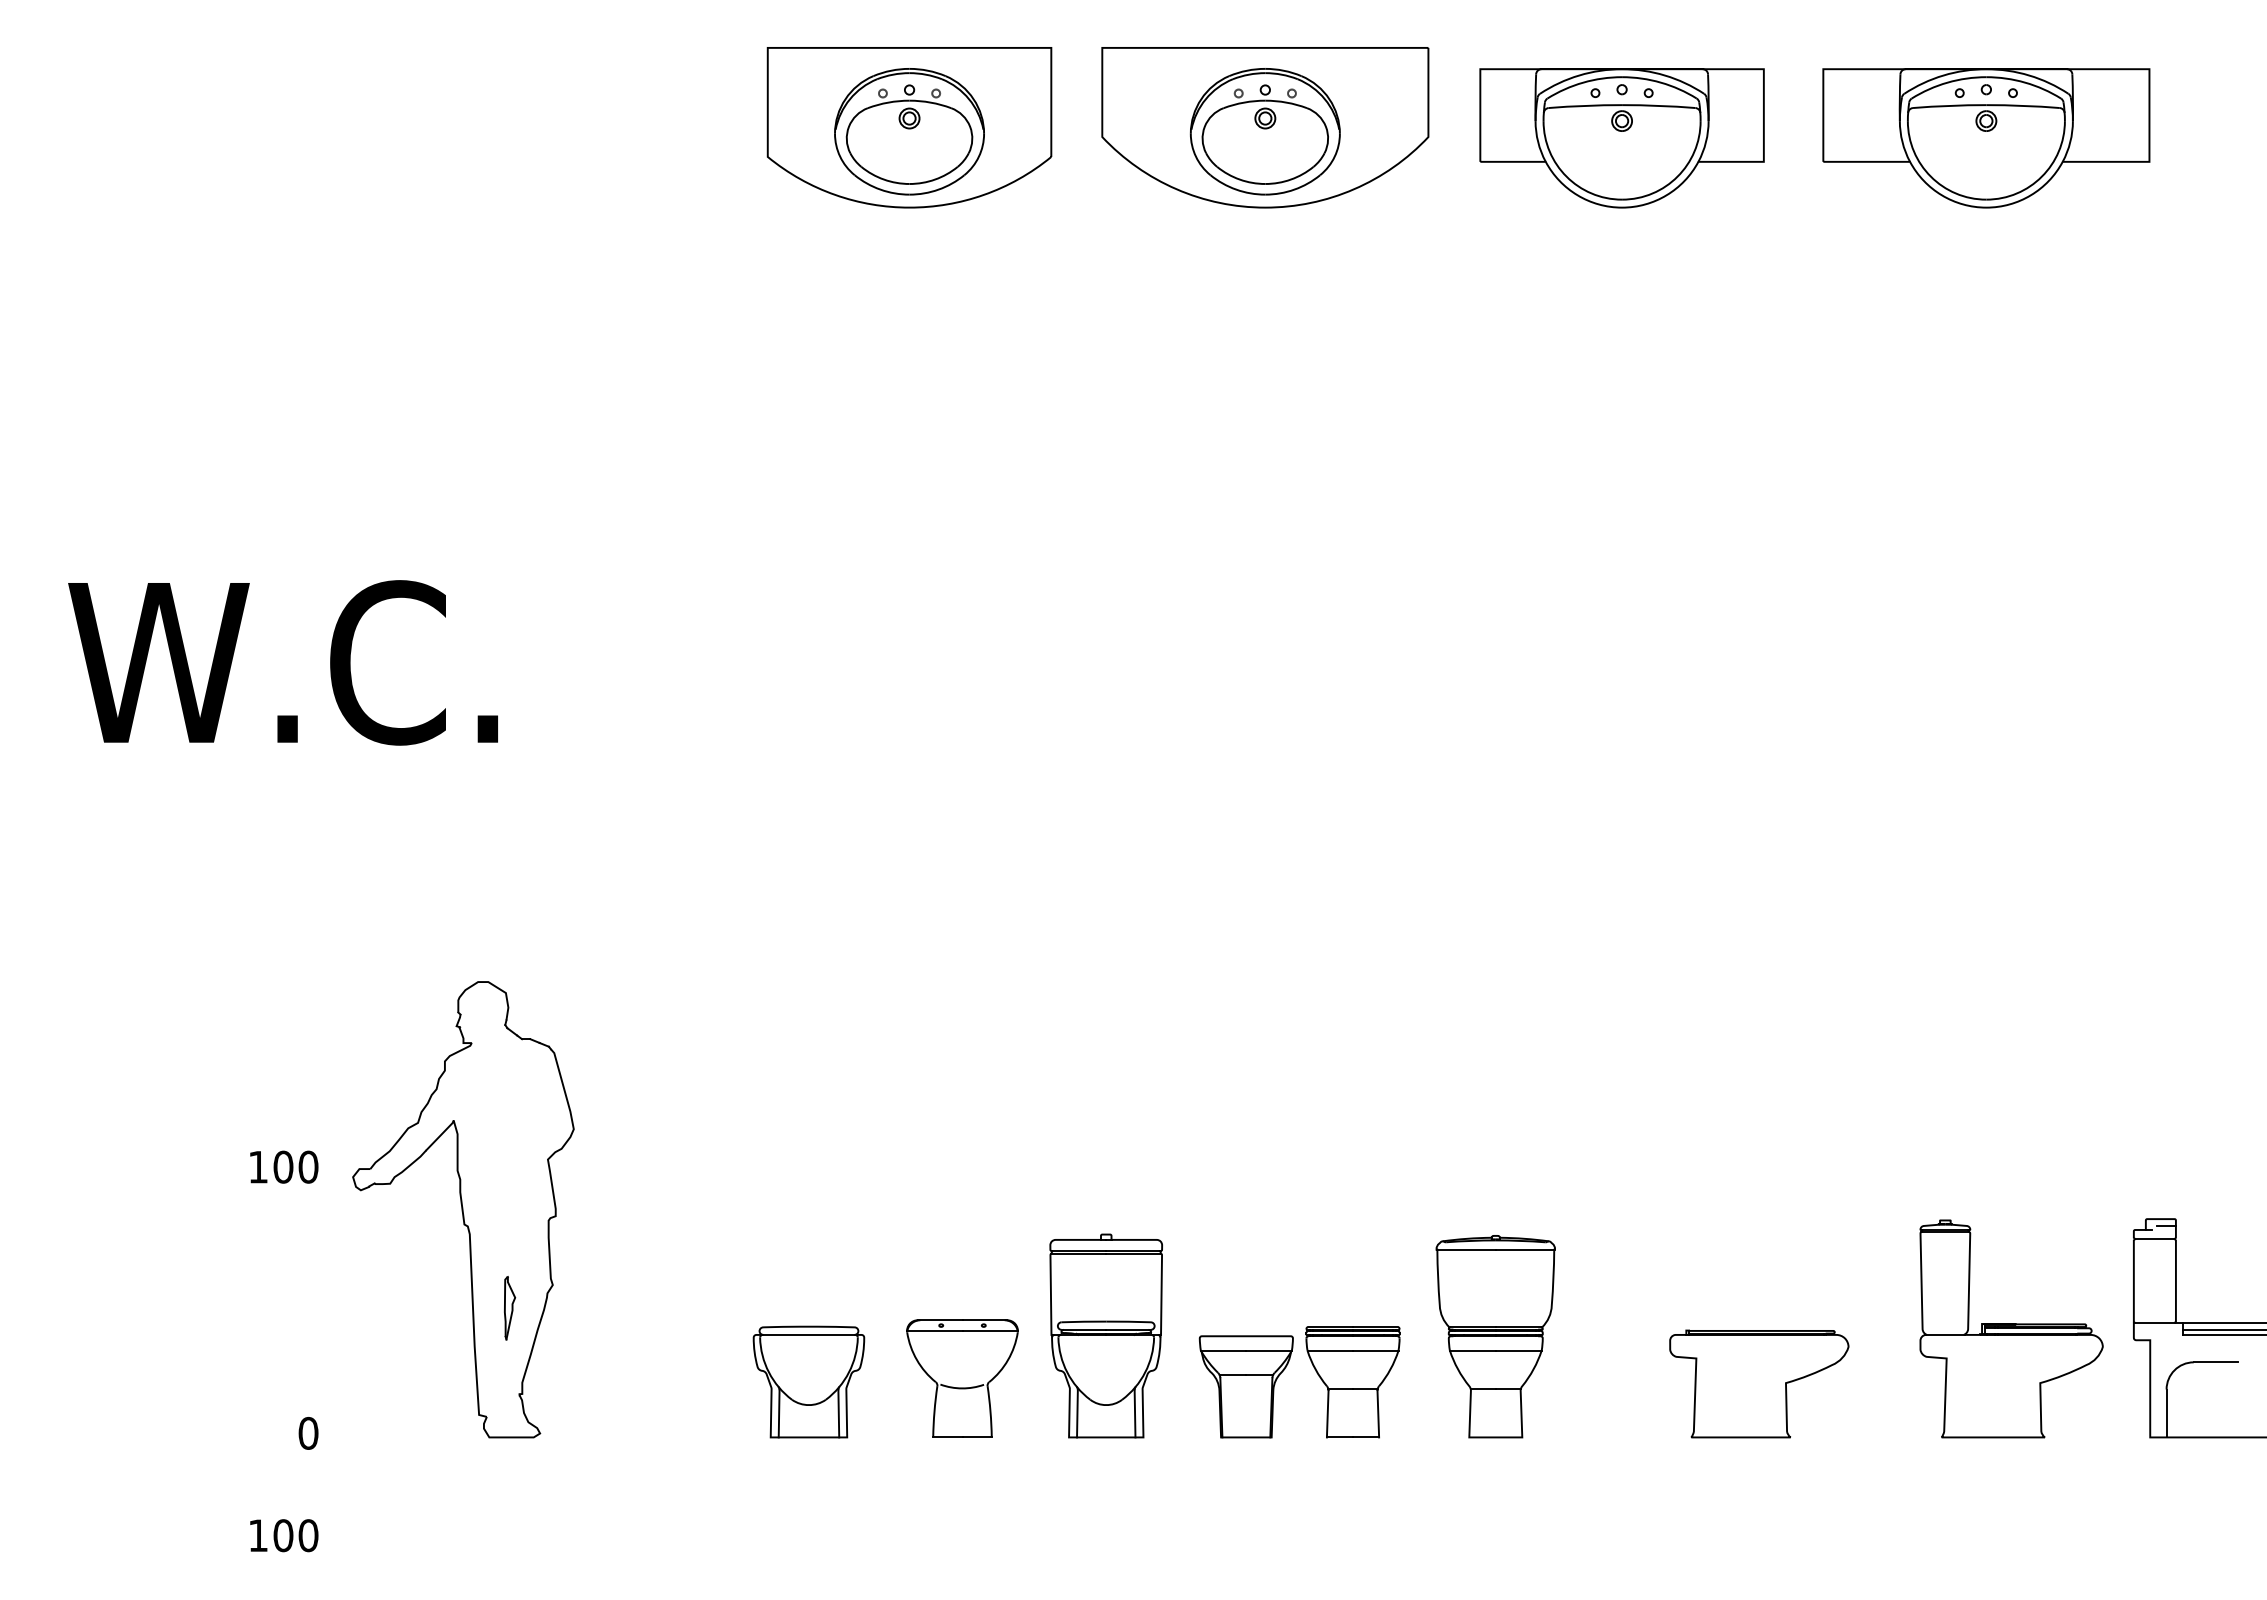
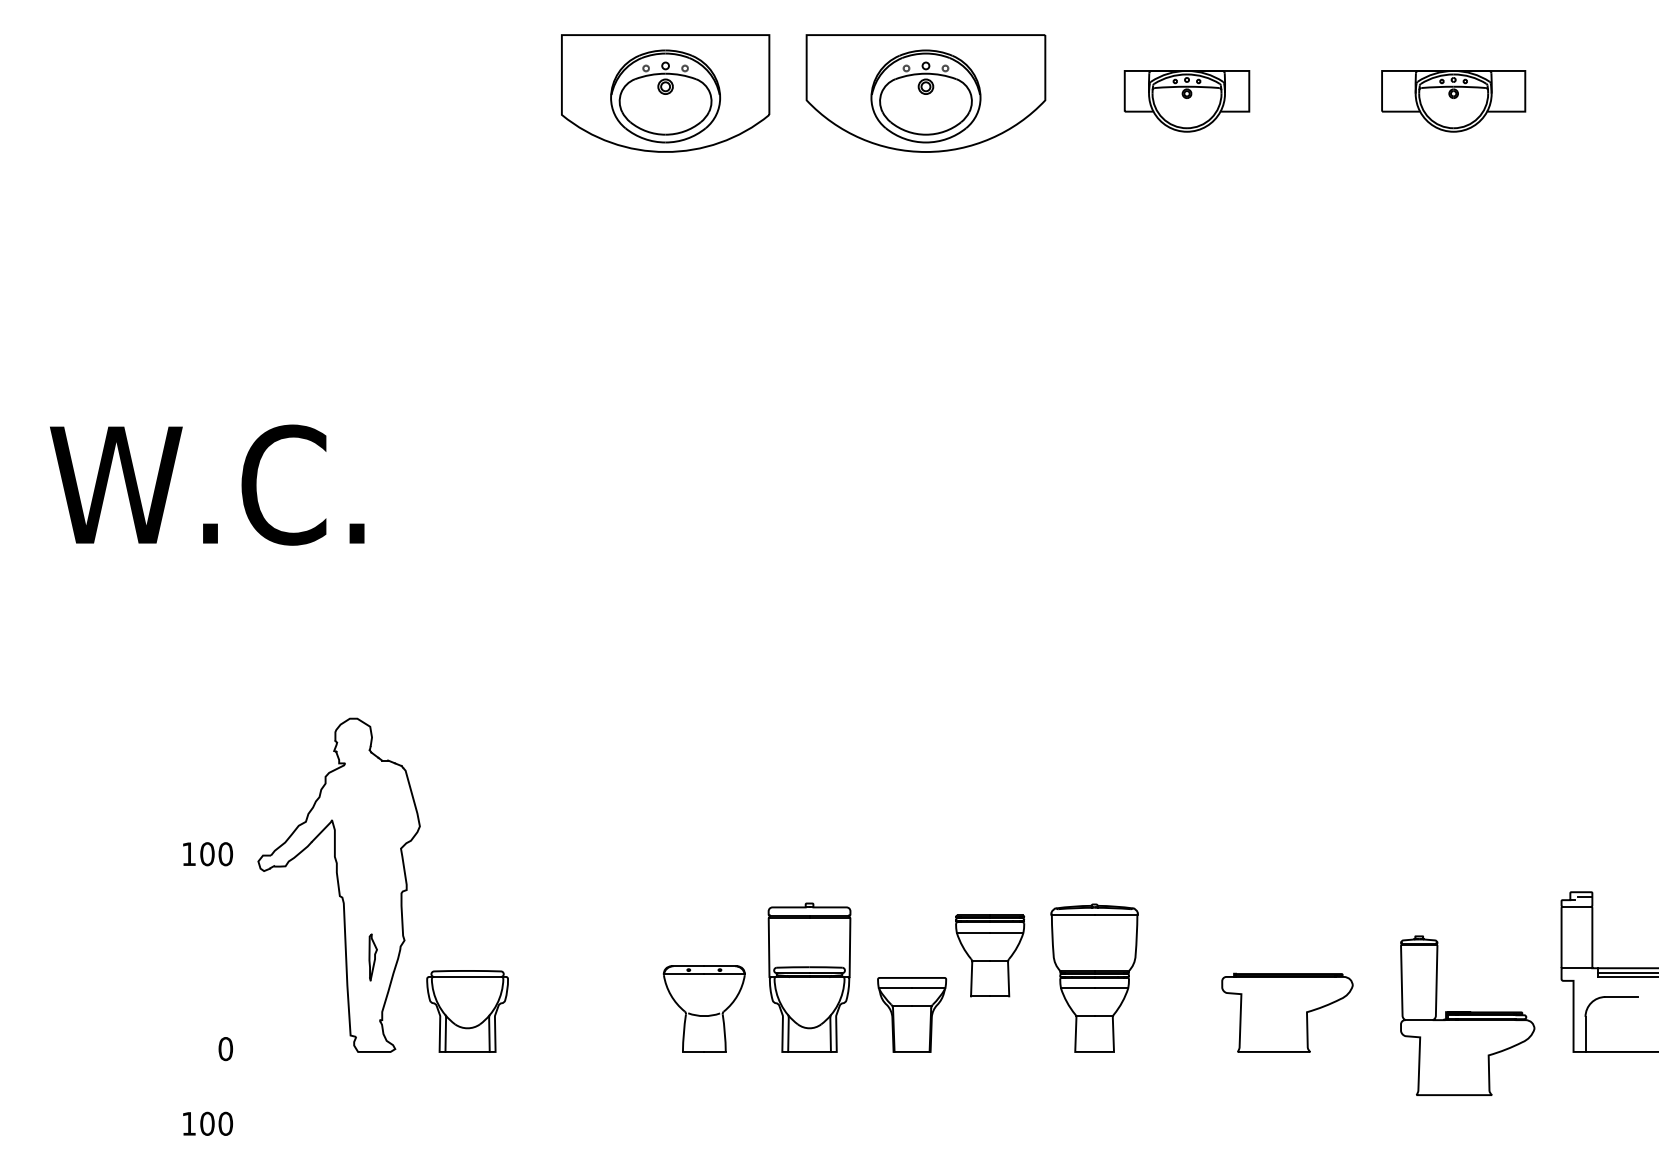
part: (1621, 138) -> (1186, 101), size x0.6
part: (1986, 138) -> (1453, 101), size x0.6
part: (2011, 1328) -> (1467, 1015), moved
part: (808, 1381) -> (467, 1011), moved
part: (1352, 1382) -> (989, 956), moved

